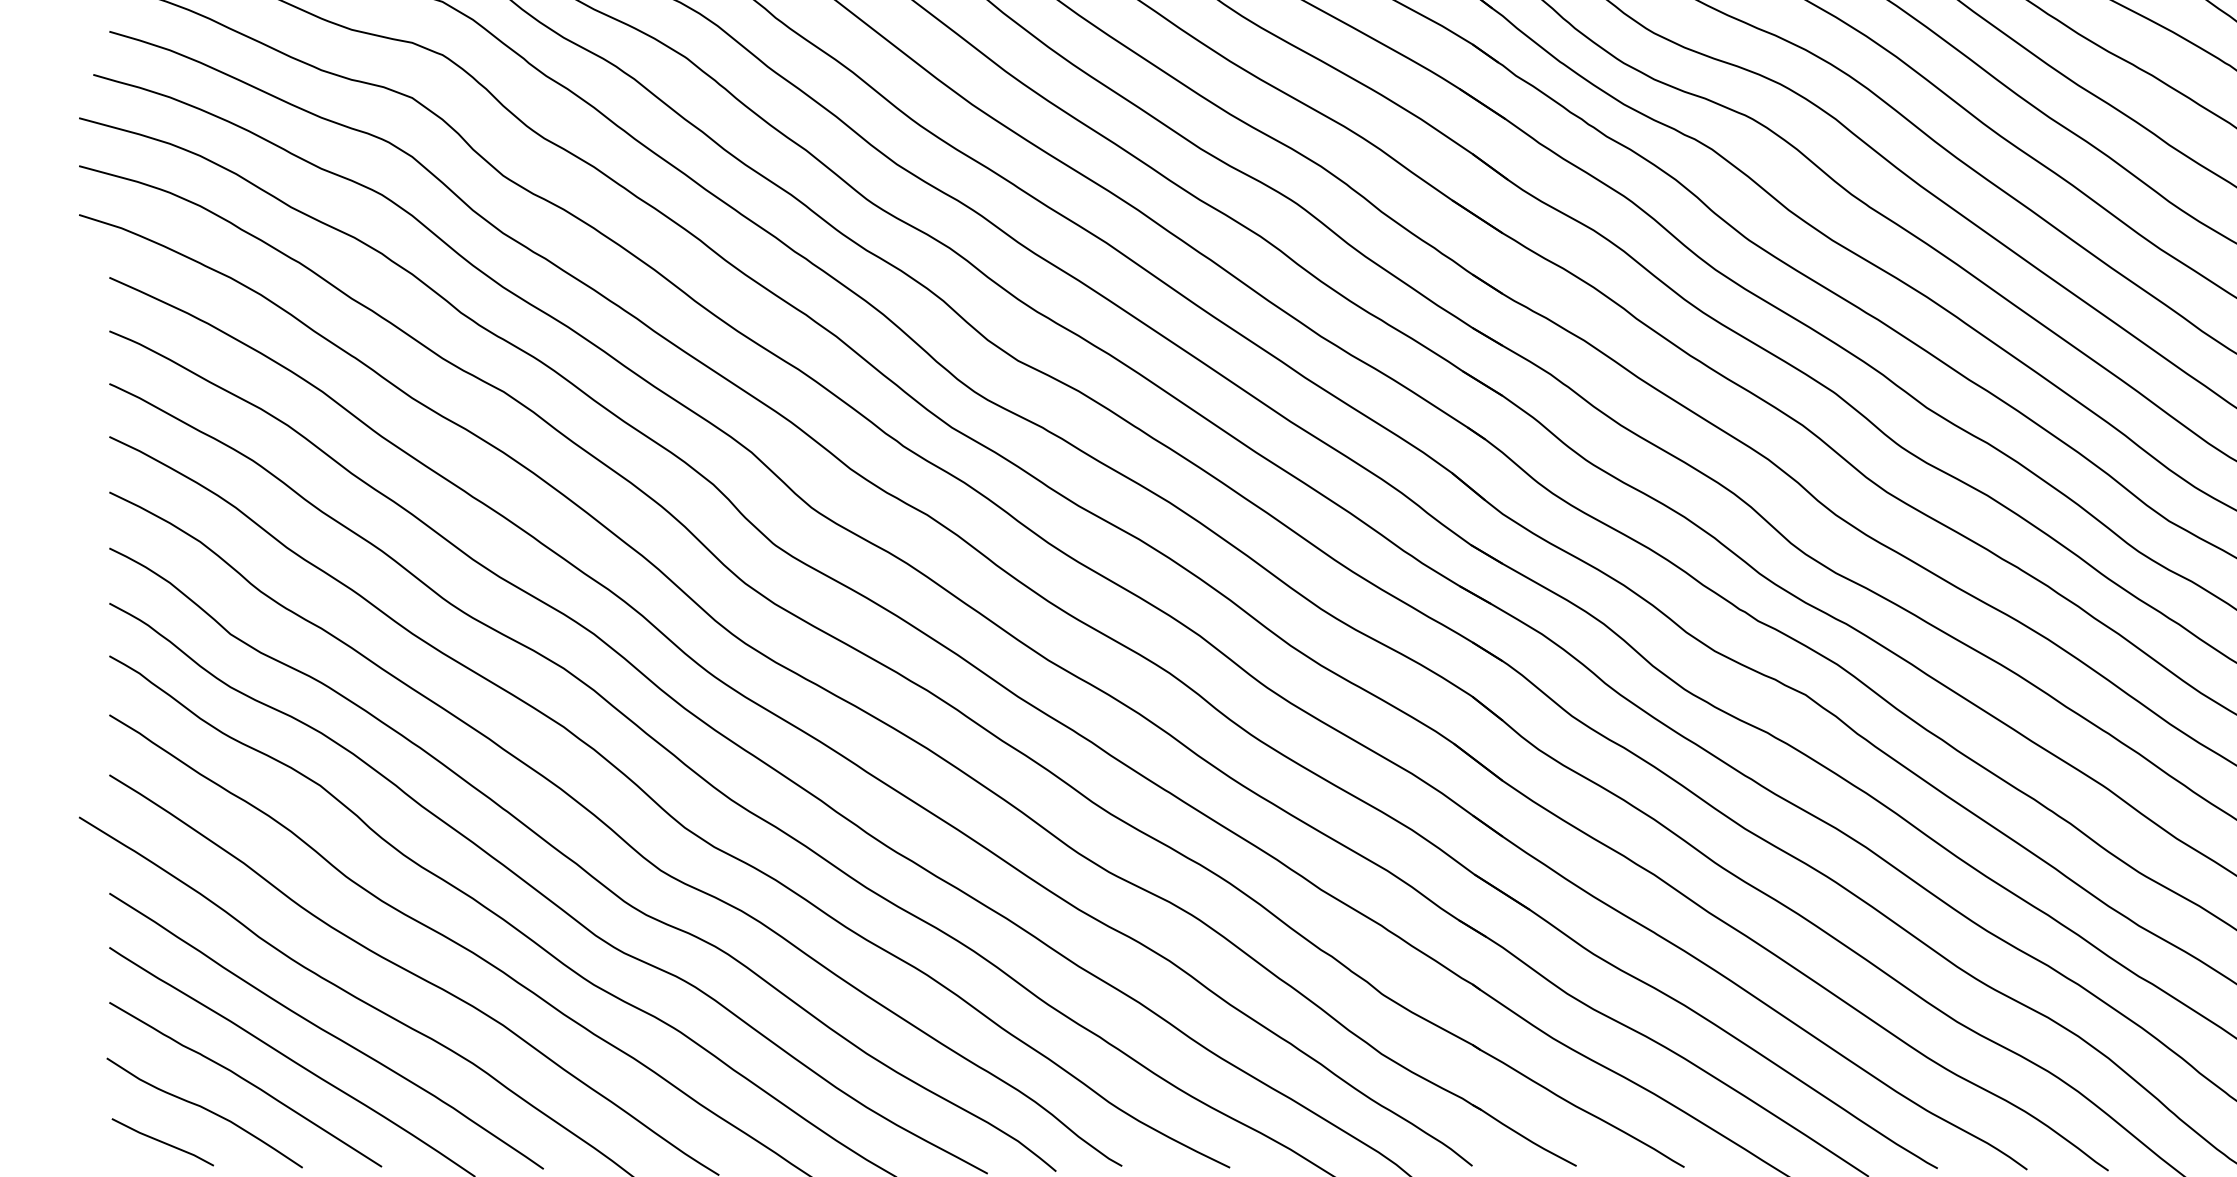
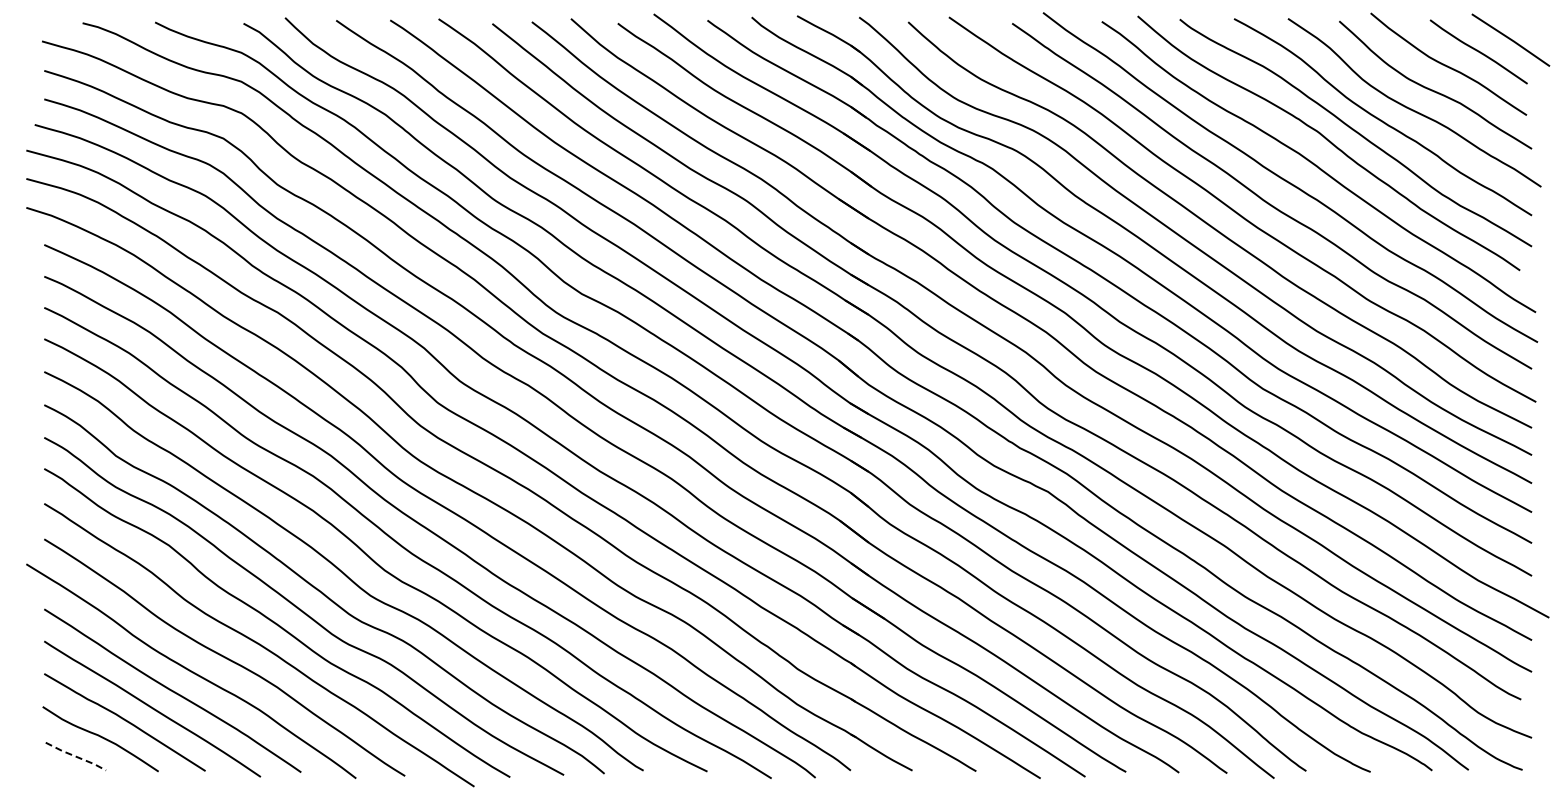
line: (163, 1142) -> (76, 756), solid -> dashed

